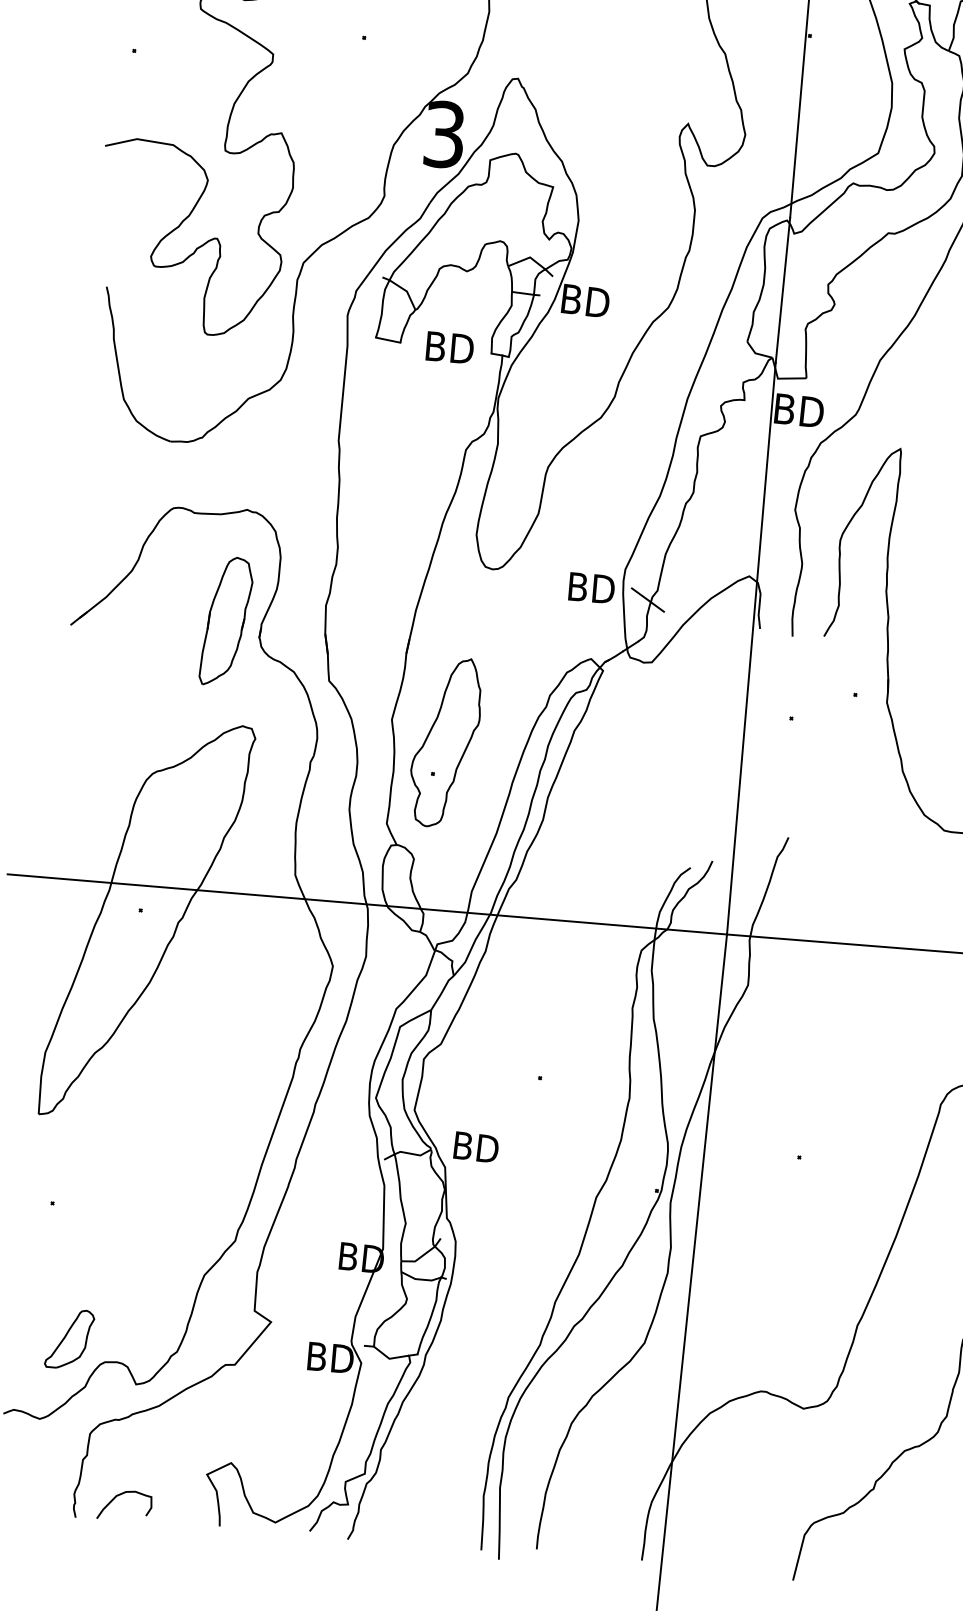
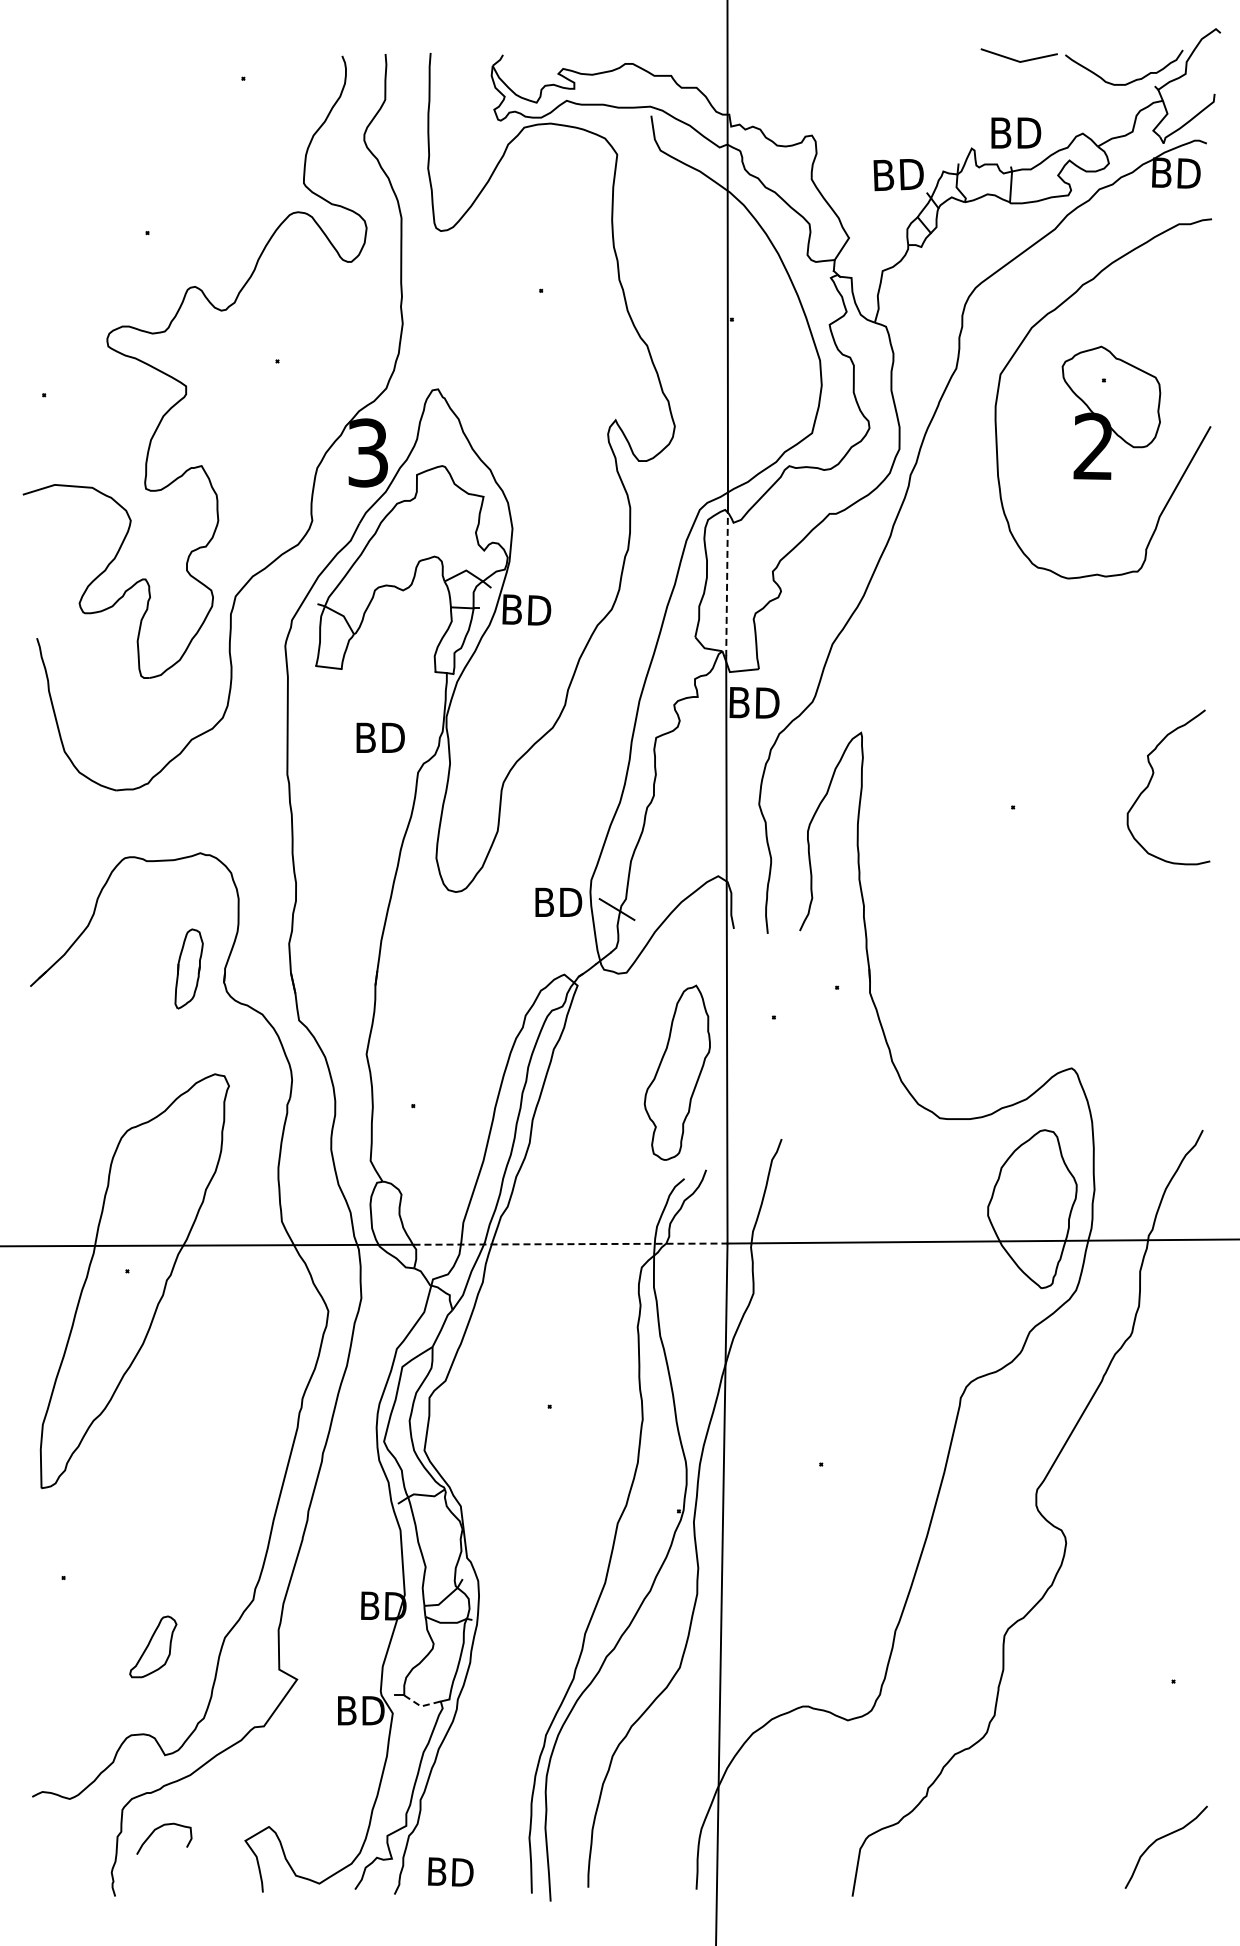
line: (783, 290) -> (727, 581), solid -> dashed
text: (449, 347) -> (380, 737), moved
part: (225, 620) -> (188, 968), size x0.6
part: (444, 742) -> (676, 1072), moved
line: (575, 922) -> (571, 1244), solid -> dashed
text: (476, 1146) -> (450, 1871), moved
part: (70, 1338) -> (153, 1646), moved
line: (389, 1358) -> (421, 1706), solid -> dashed
curve: (121, 1495) -> (159, 1828), moved

